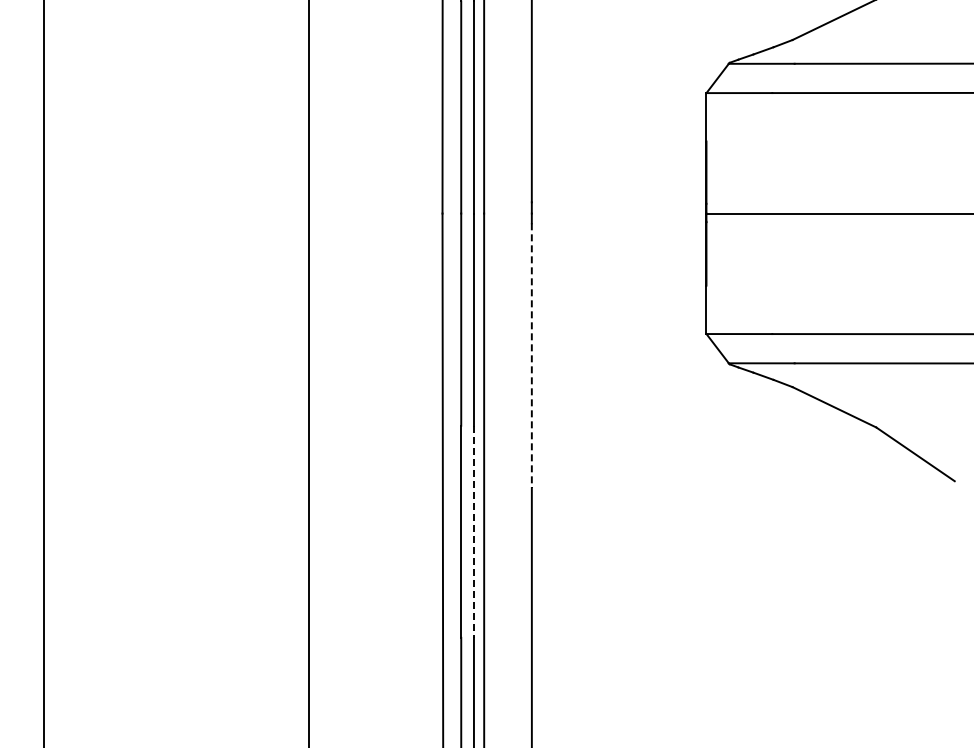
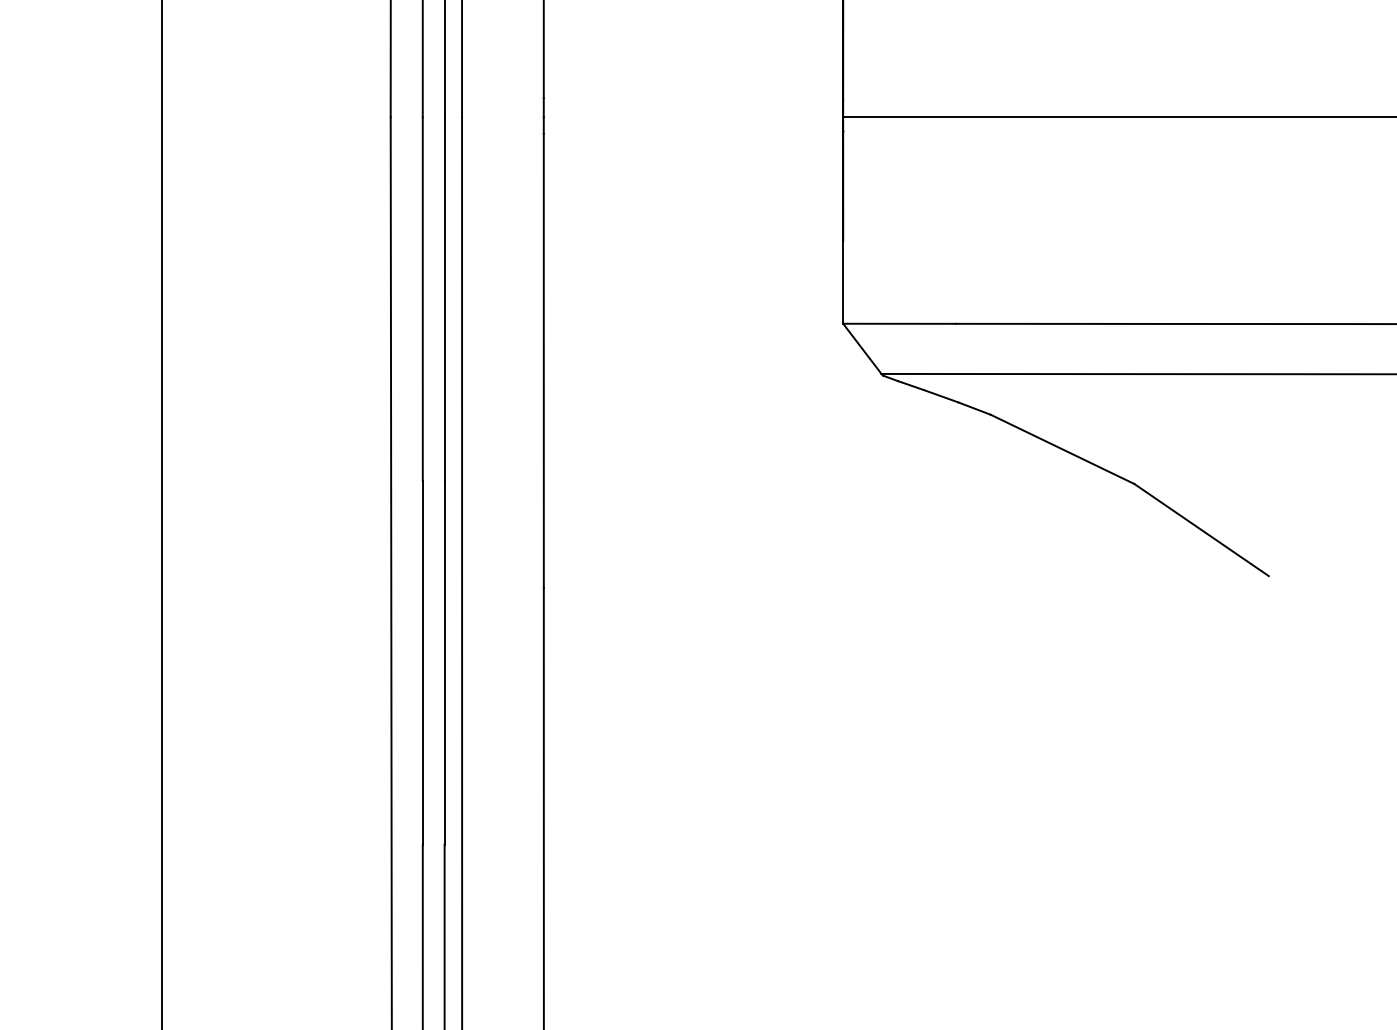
line: (531, 356) -> (543, 362), dashed -> solid
line: (473, 532) -> (443, 664), dashed -> solid

